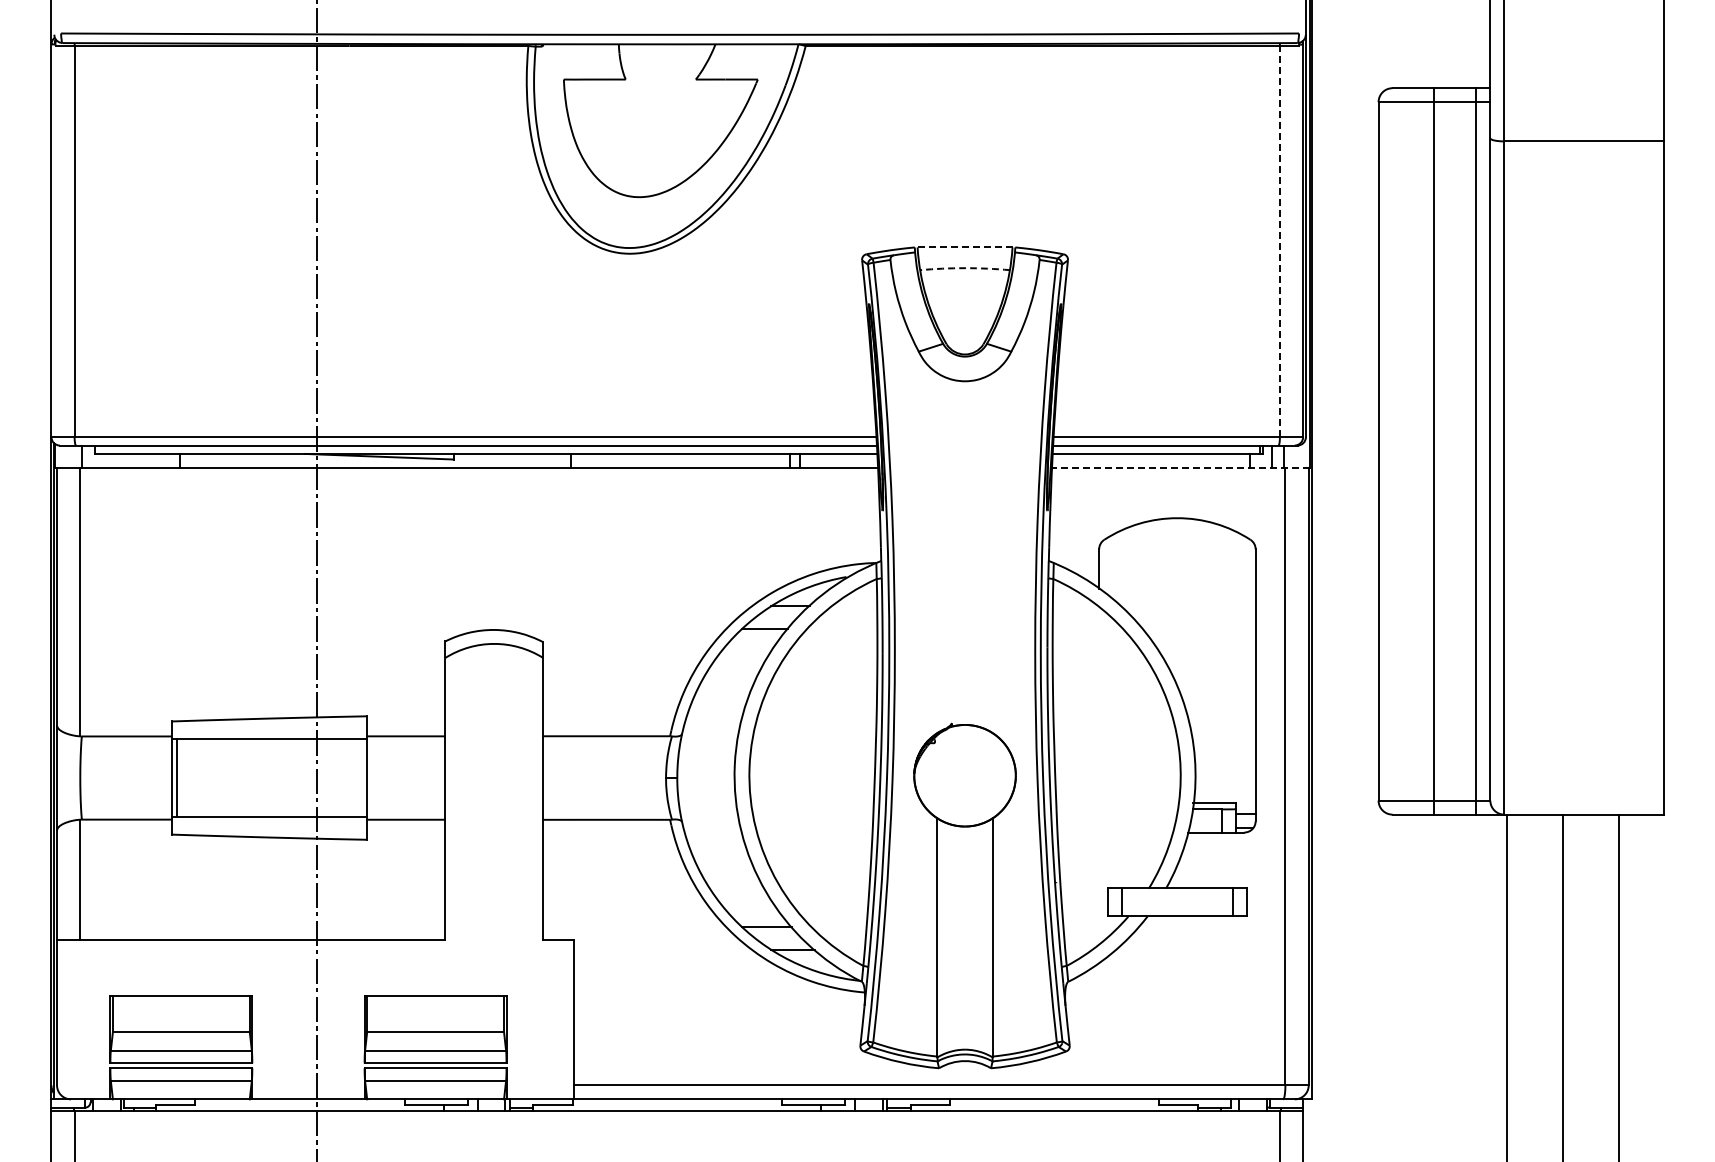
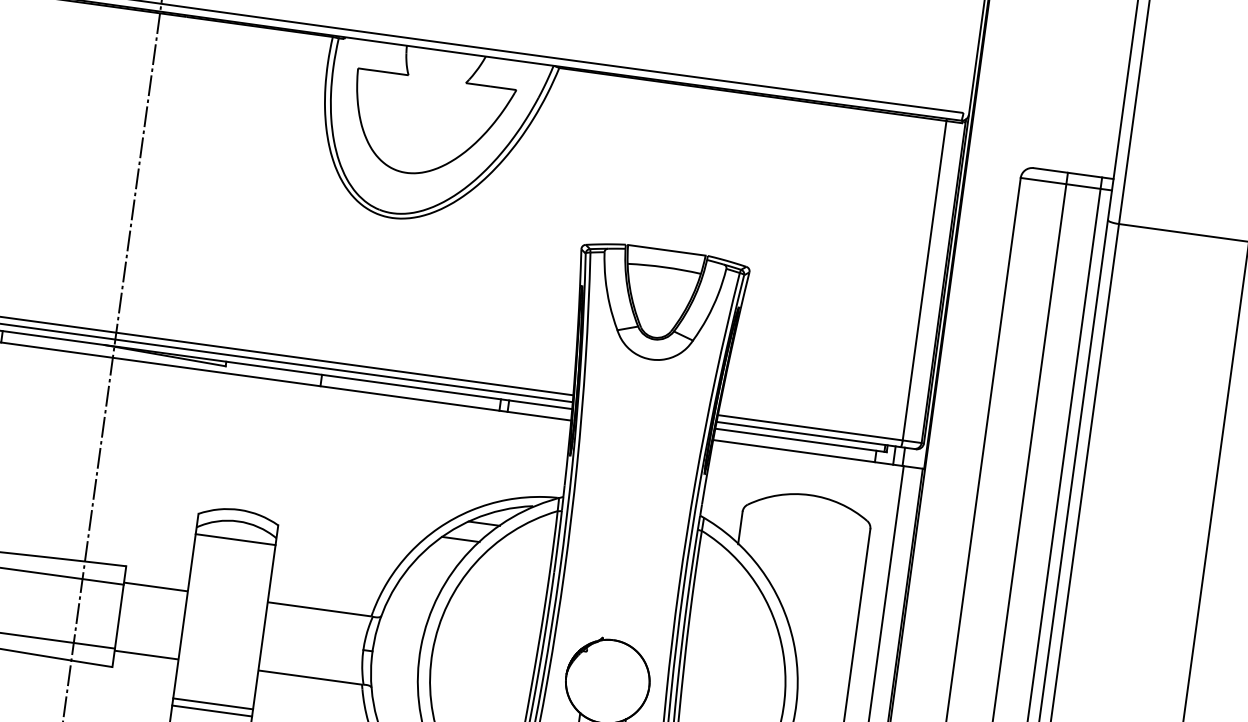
line: (1279, 241) -> (924, 280), dashed -> solid
line: (965, 247) -> (667, 250), dashed -> solid
arc: (965, 268) -> (664, 267), dashed -> solid
line: (1180, 467) -> (818, 454), dashed -> solid
line: (494, 666) -> (235, 539), added
line: (494, 867) -> (213, 703), added
line: (494, 876) -> (212, 711), added

